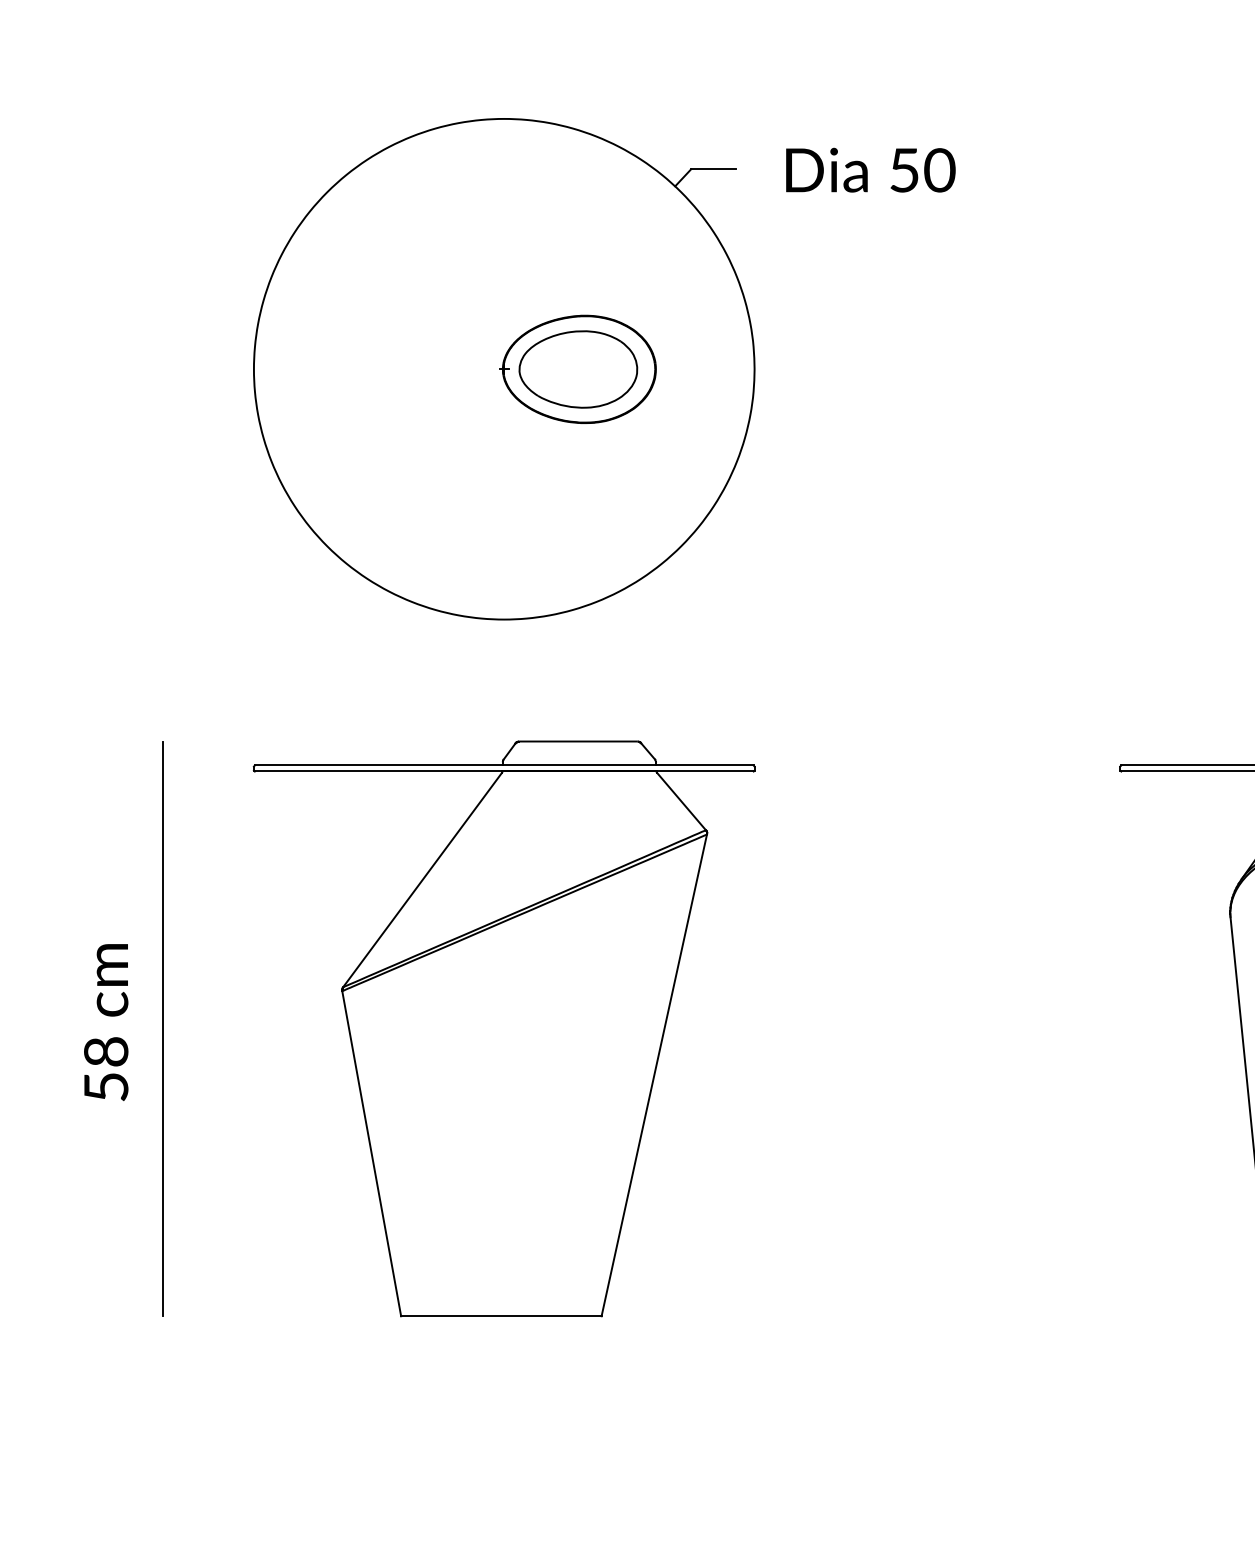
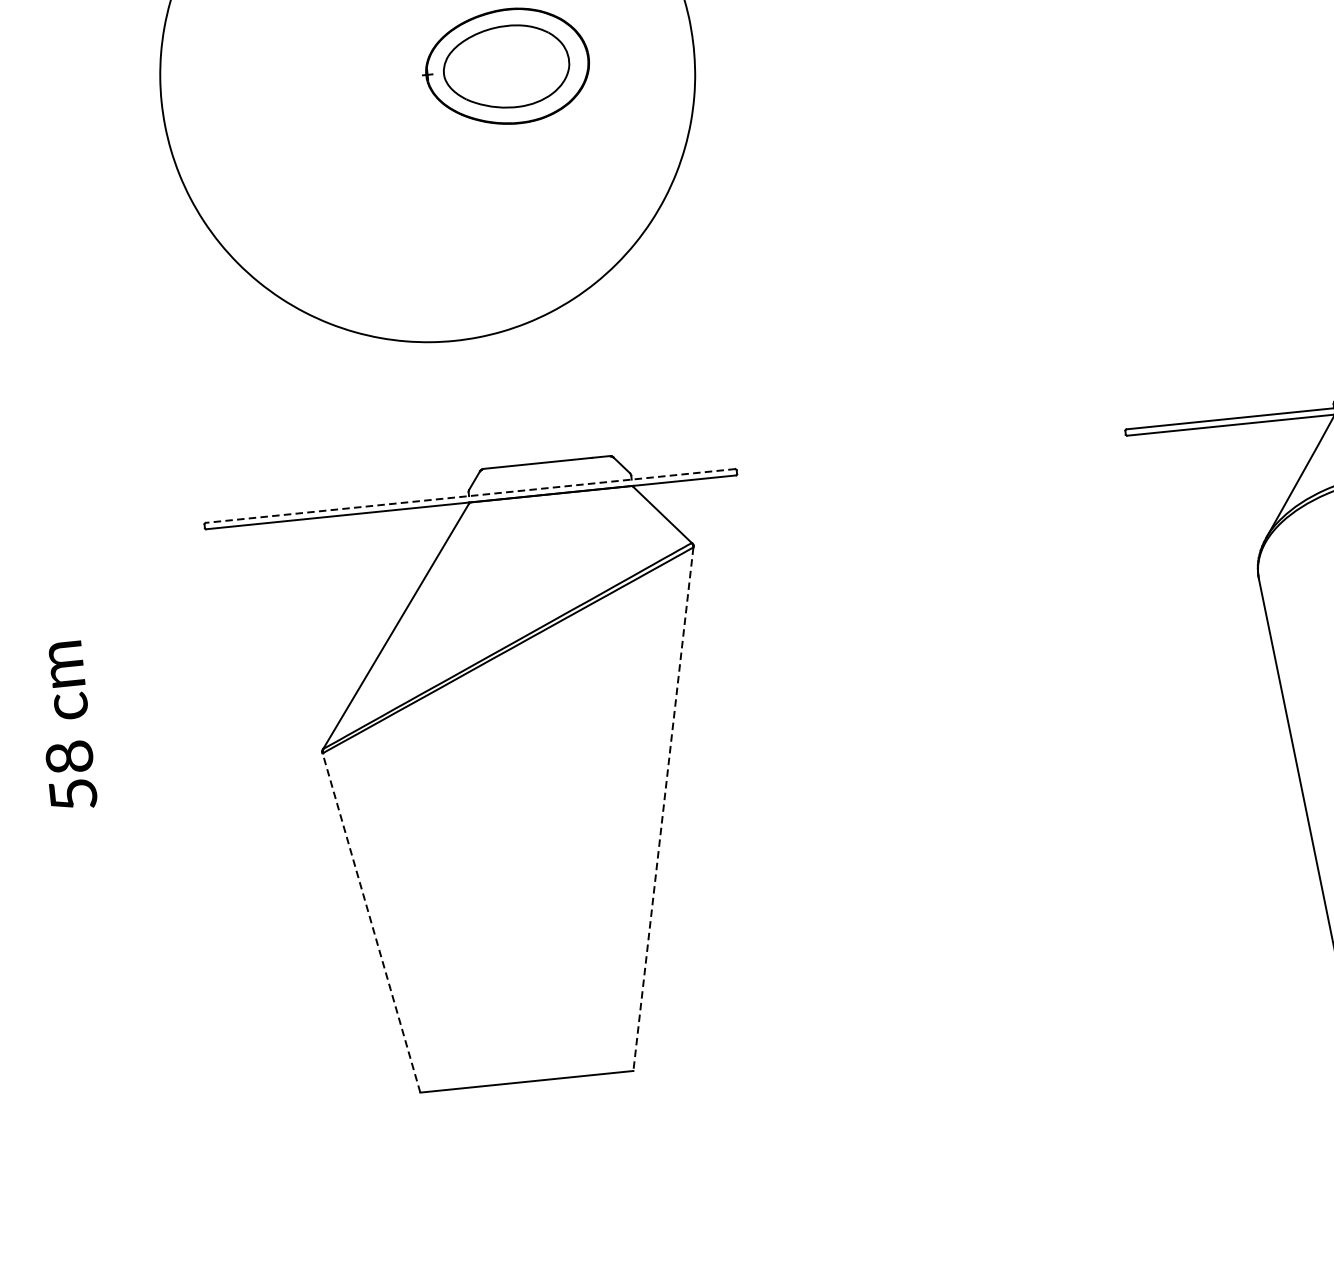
line: (503, 765) -> (469, 496), solid -> dashed
text: (106, 1022) -> (66, 726), moved
line: (162, 1028) -> (135, 812), removed
line: (654, 1075) -> (663, 809), solid -> dashed
line: (371, 1153) -> (371, 922), solid -> dashed

